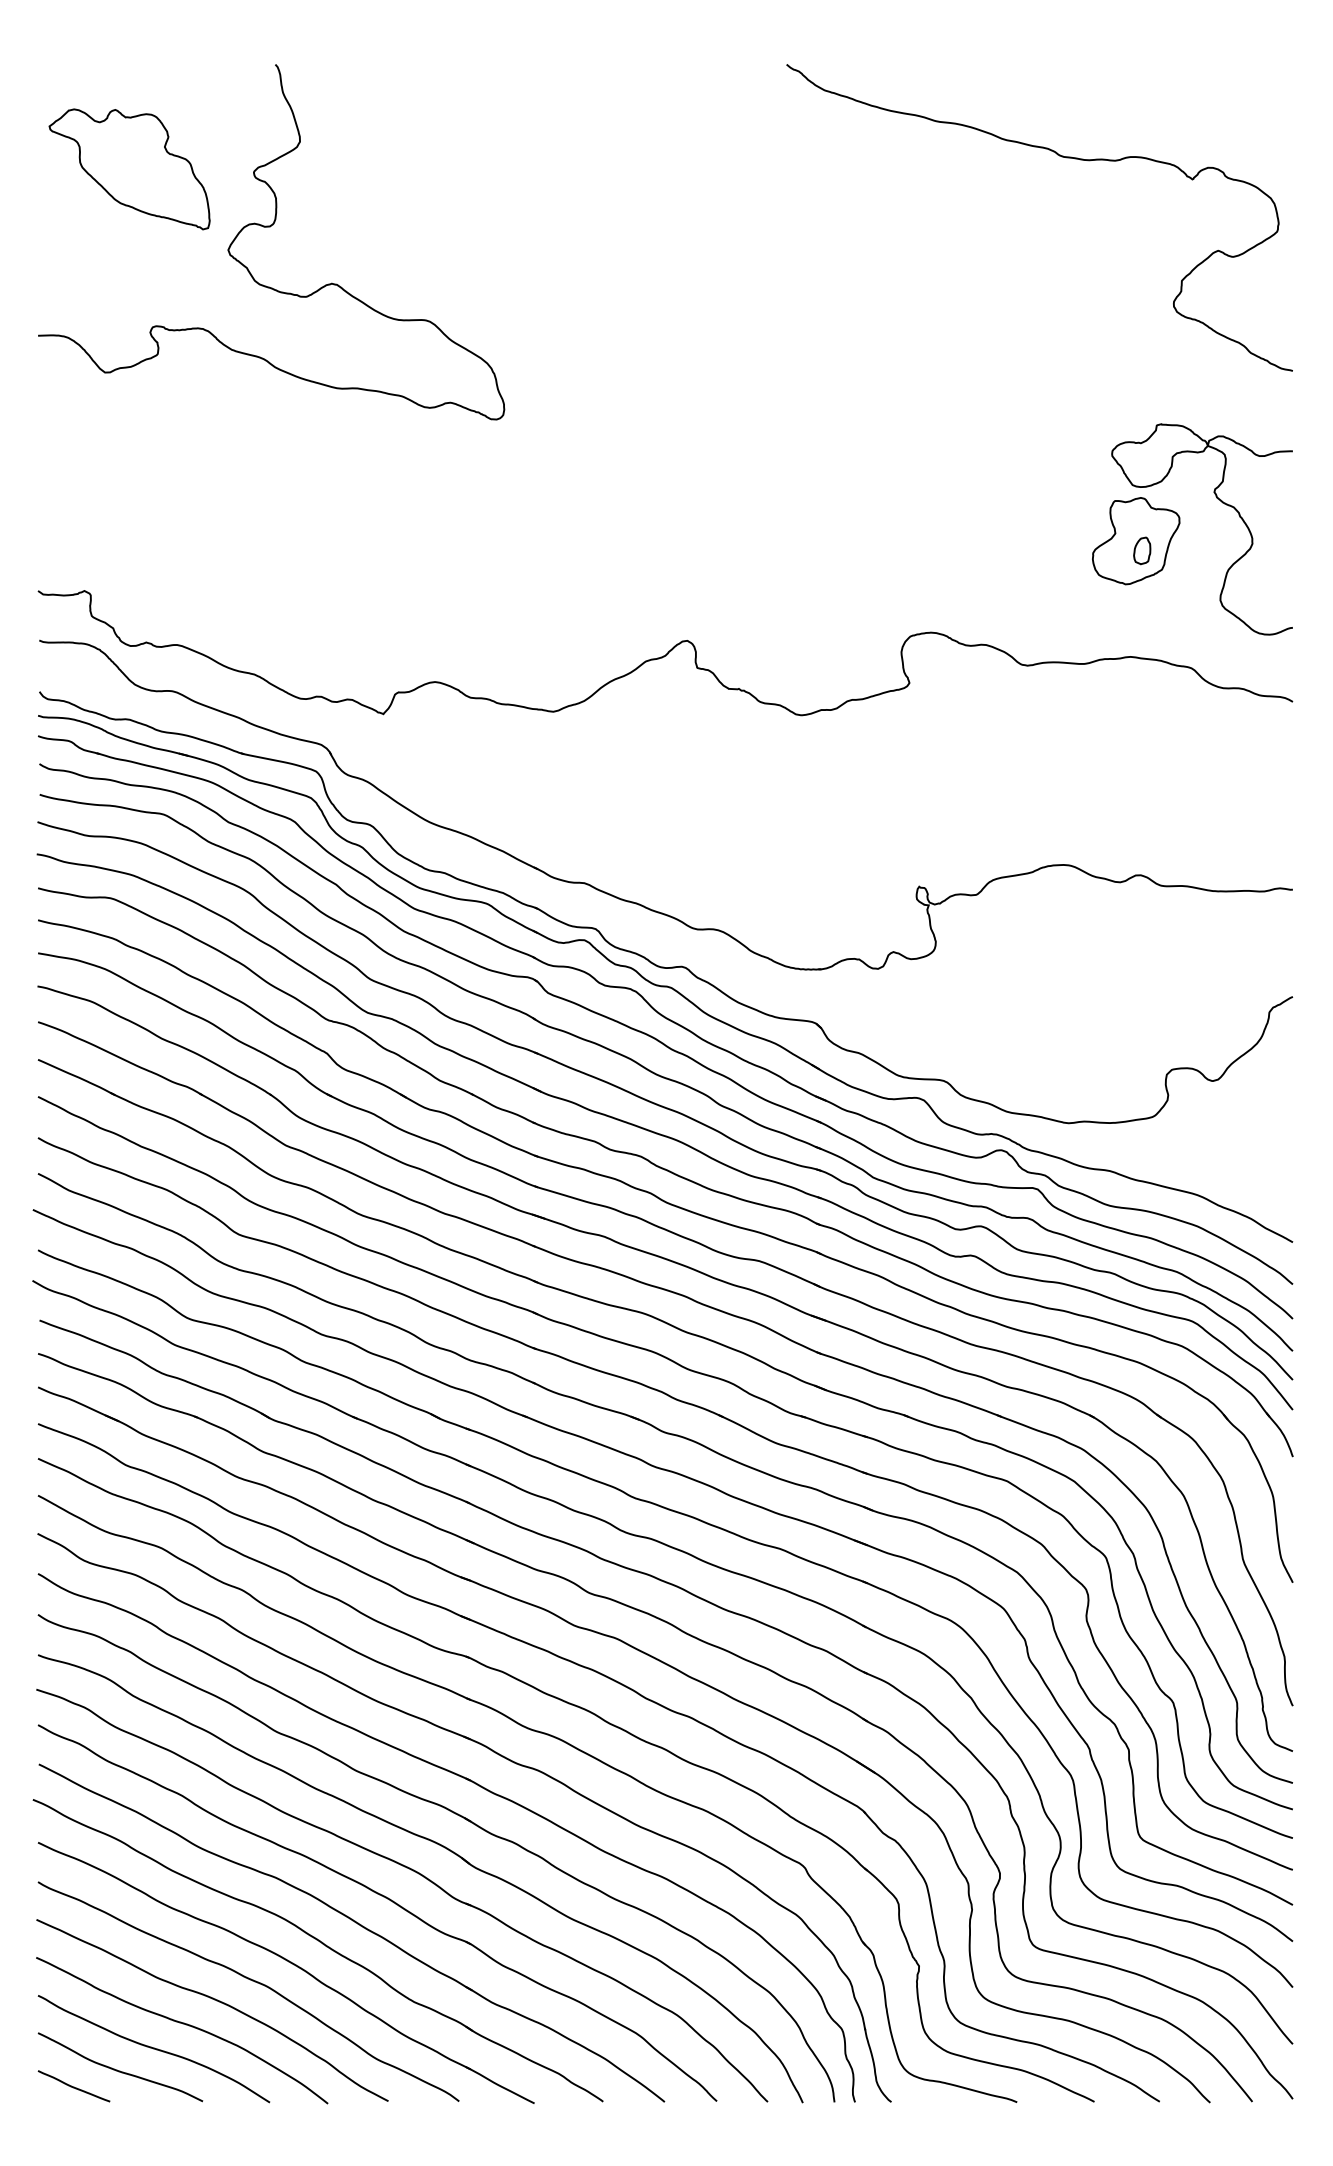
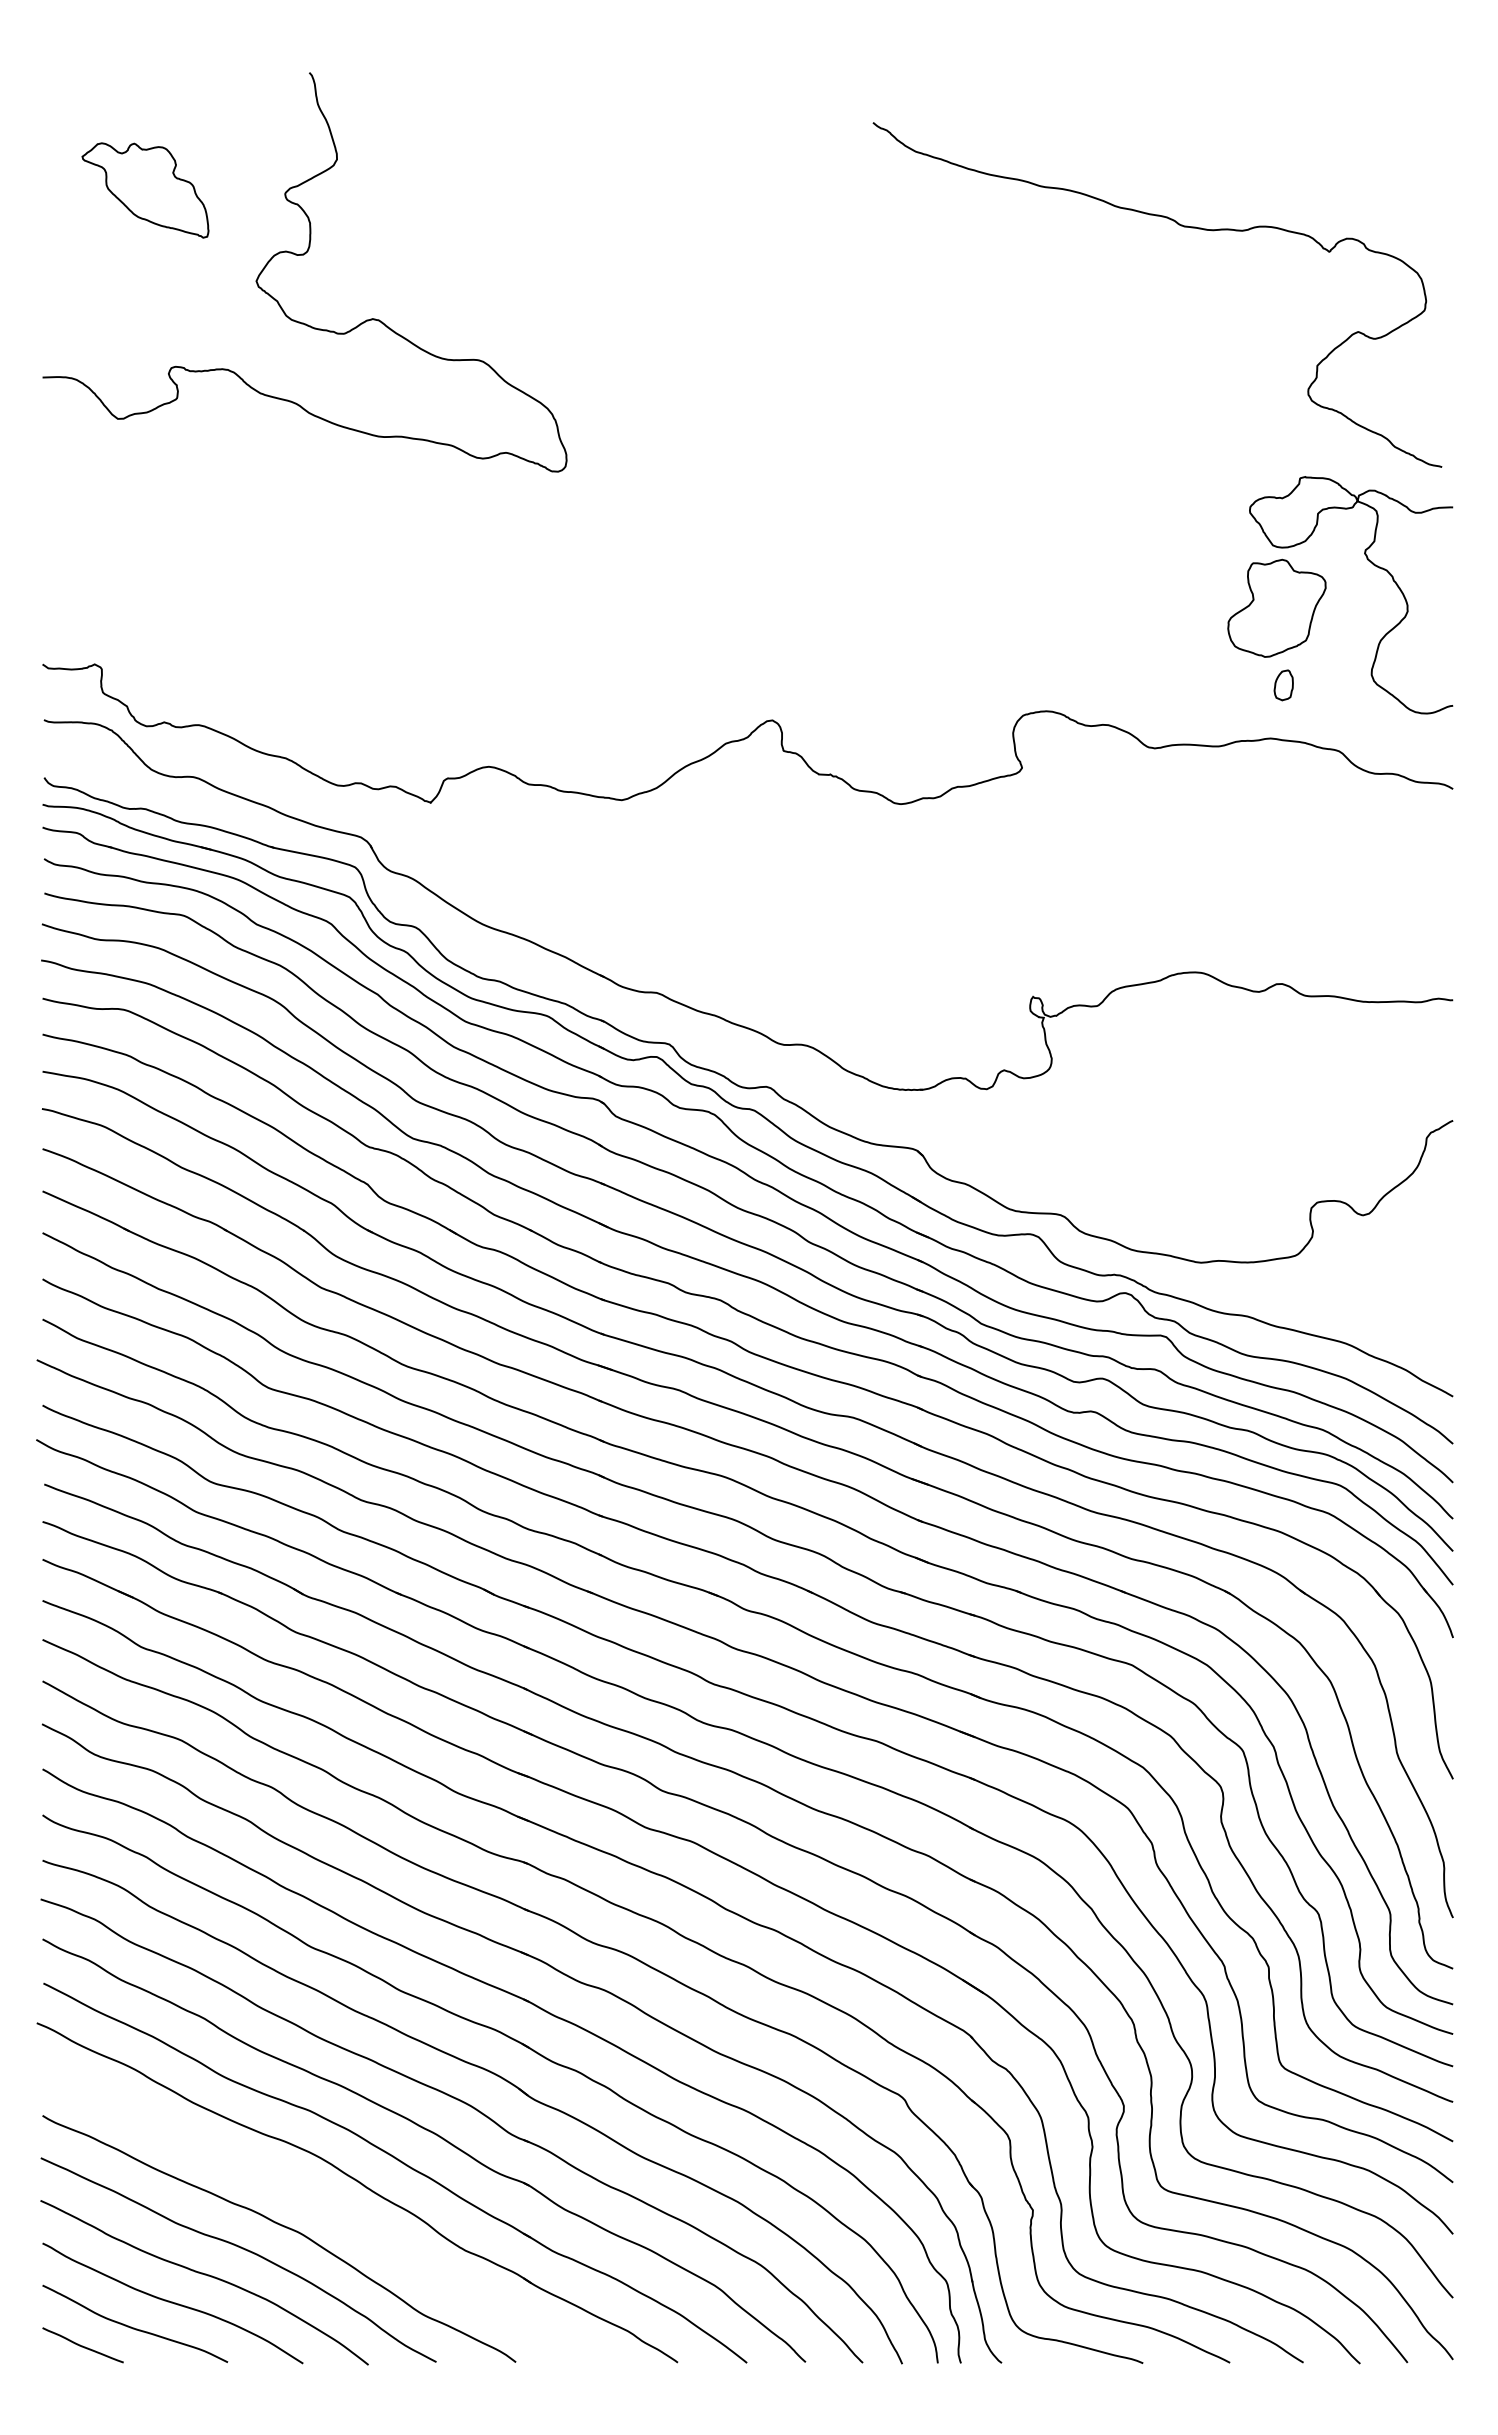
curve: (1061, 156) -> (1181, 226), moved
part: (129, 169) -> (145, 190), size x0.7
part: (1141, 551) -> (1283, 685), moved
part: (290, 1963) -> (326, 2207), removed

